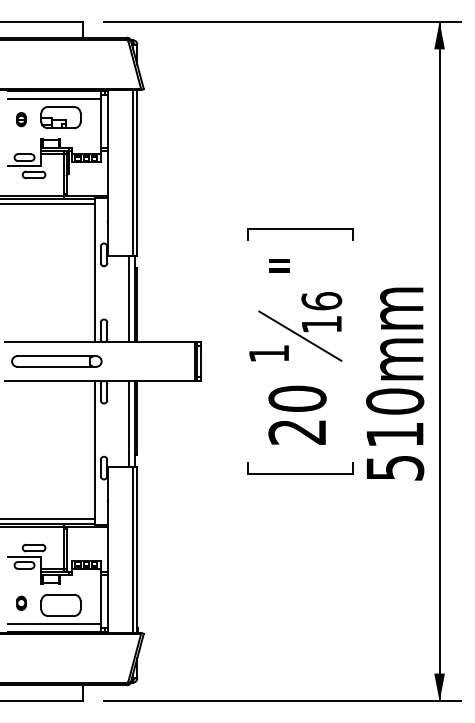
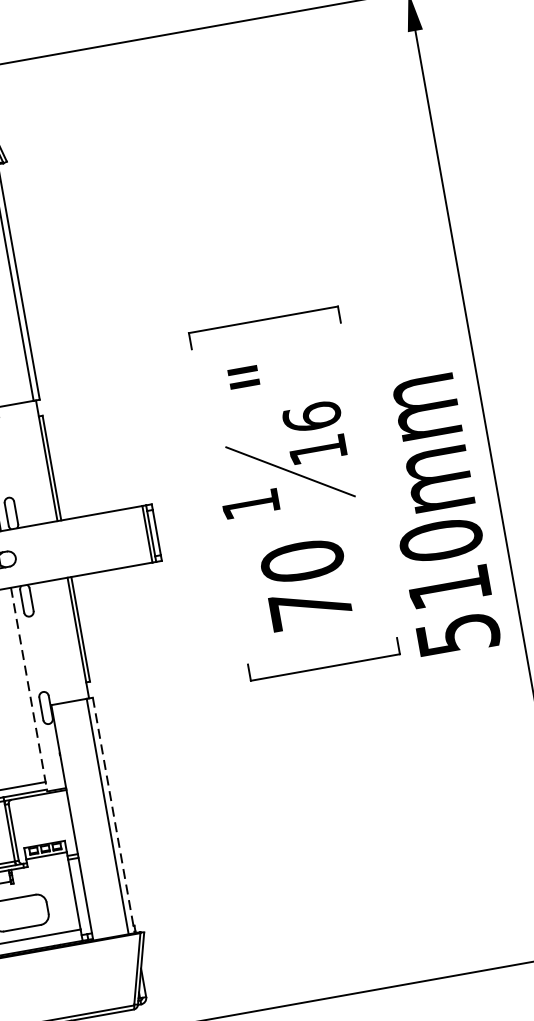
line: (129, 298) -> (39, 461), removed
line: (129, 423) -> (70, 638), removed
text: (296, 432) -> (309, 609), 20 -> 70
line: (94, 453) -> (28, 689), solid -> dashed
line: (137, 550) -> (114, 816), solid -> dashed

